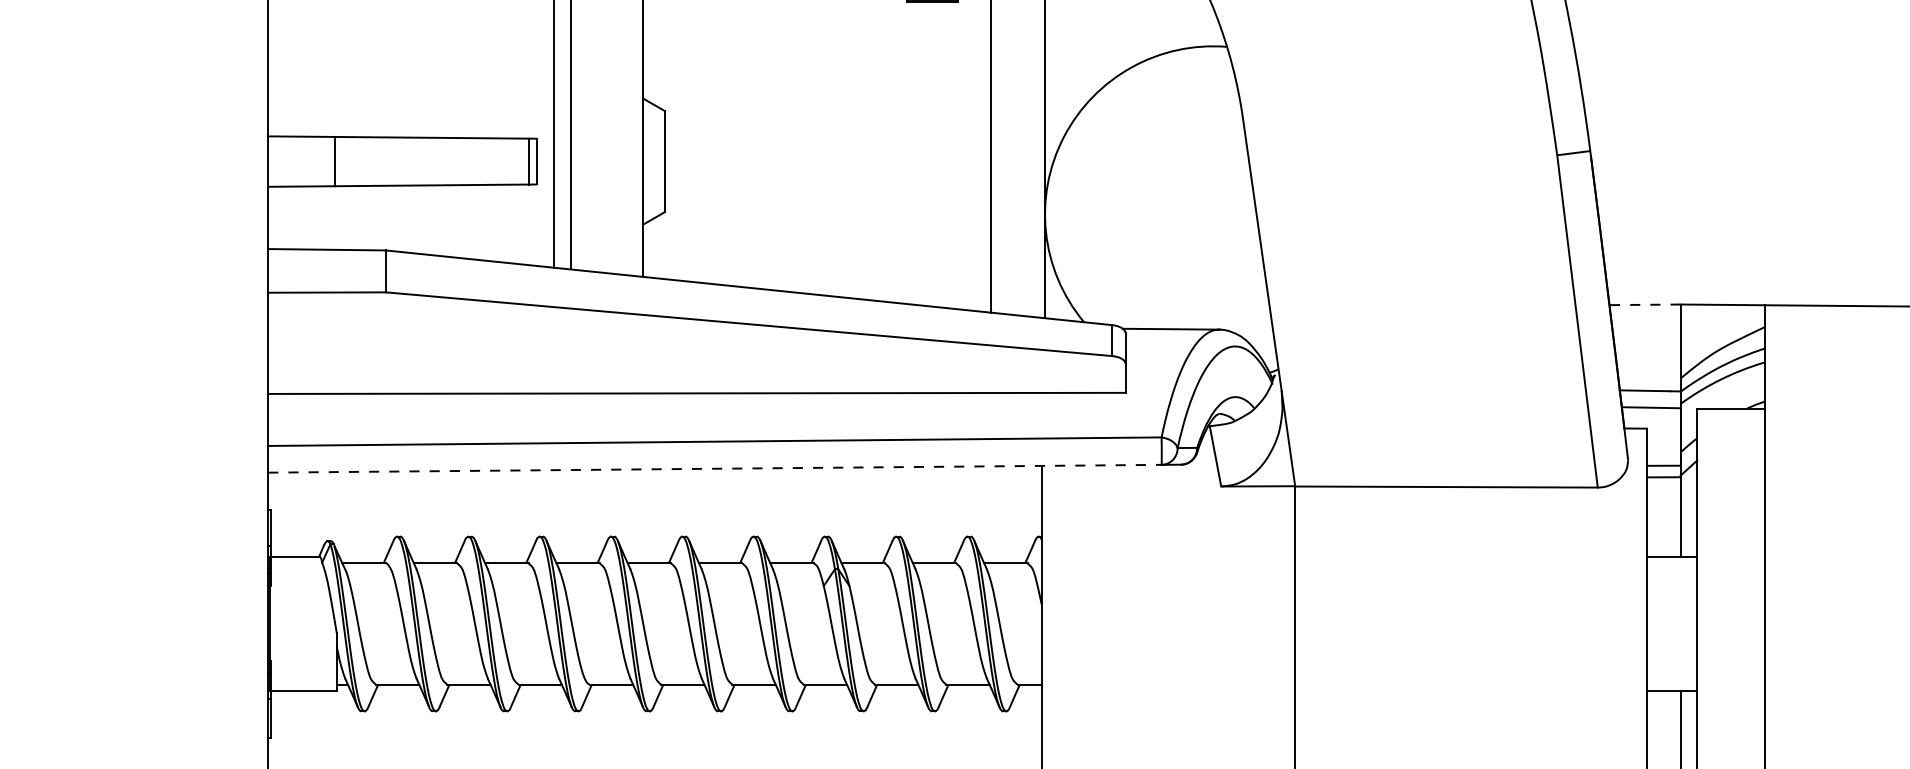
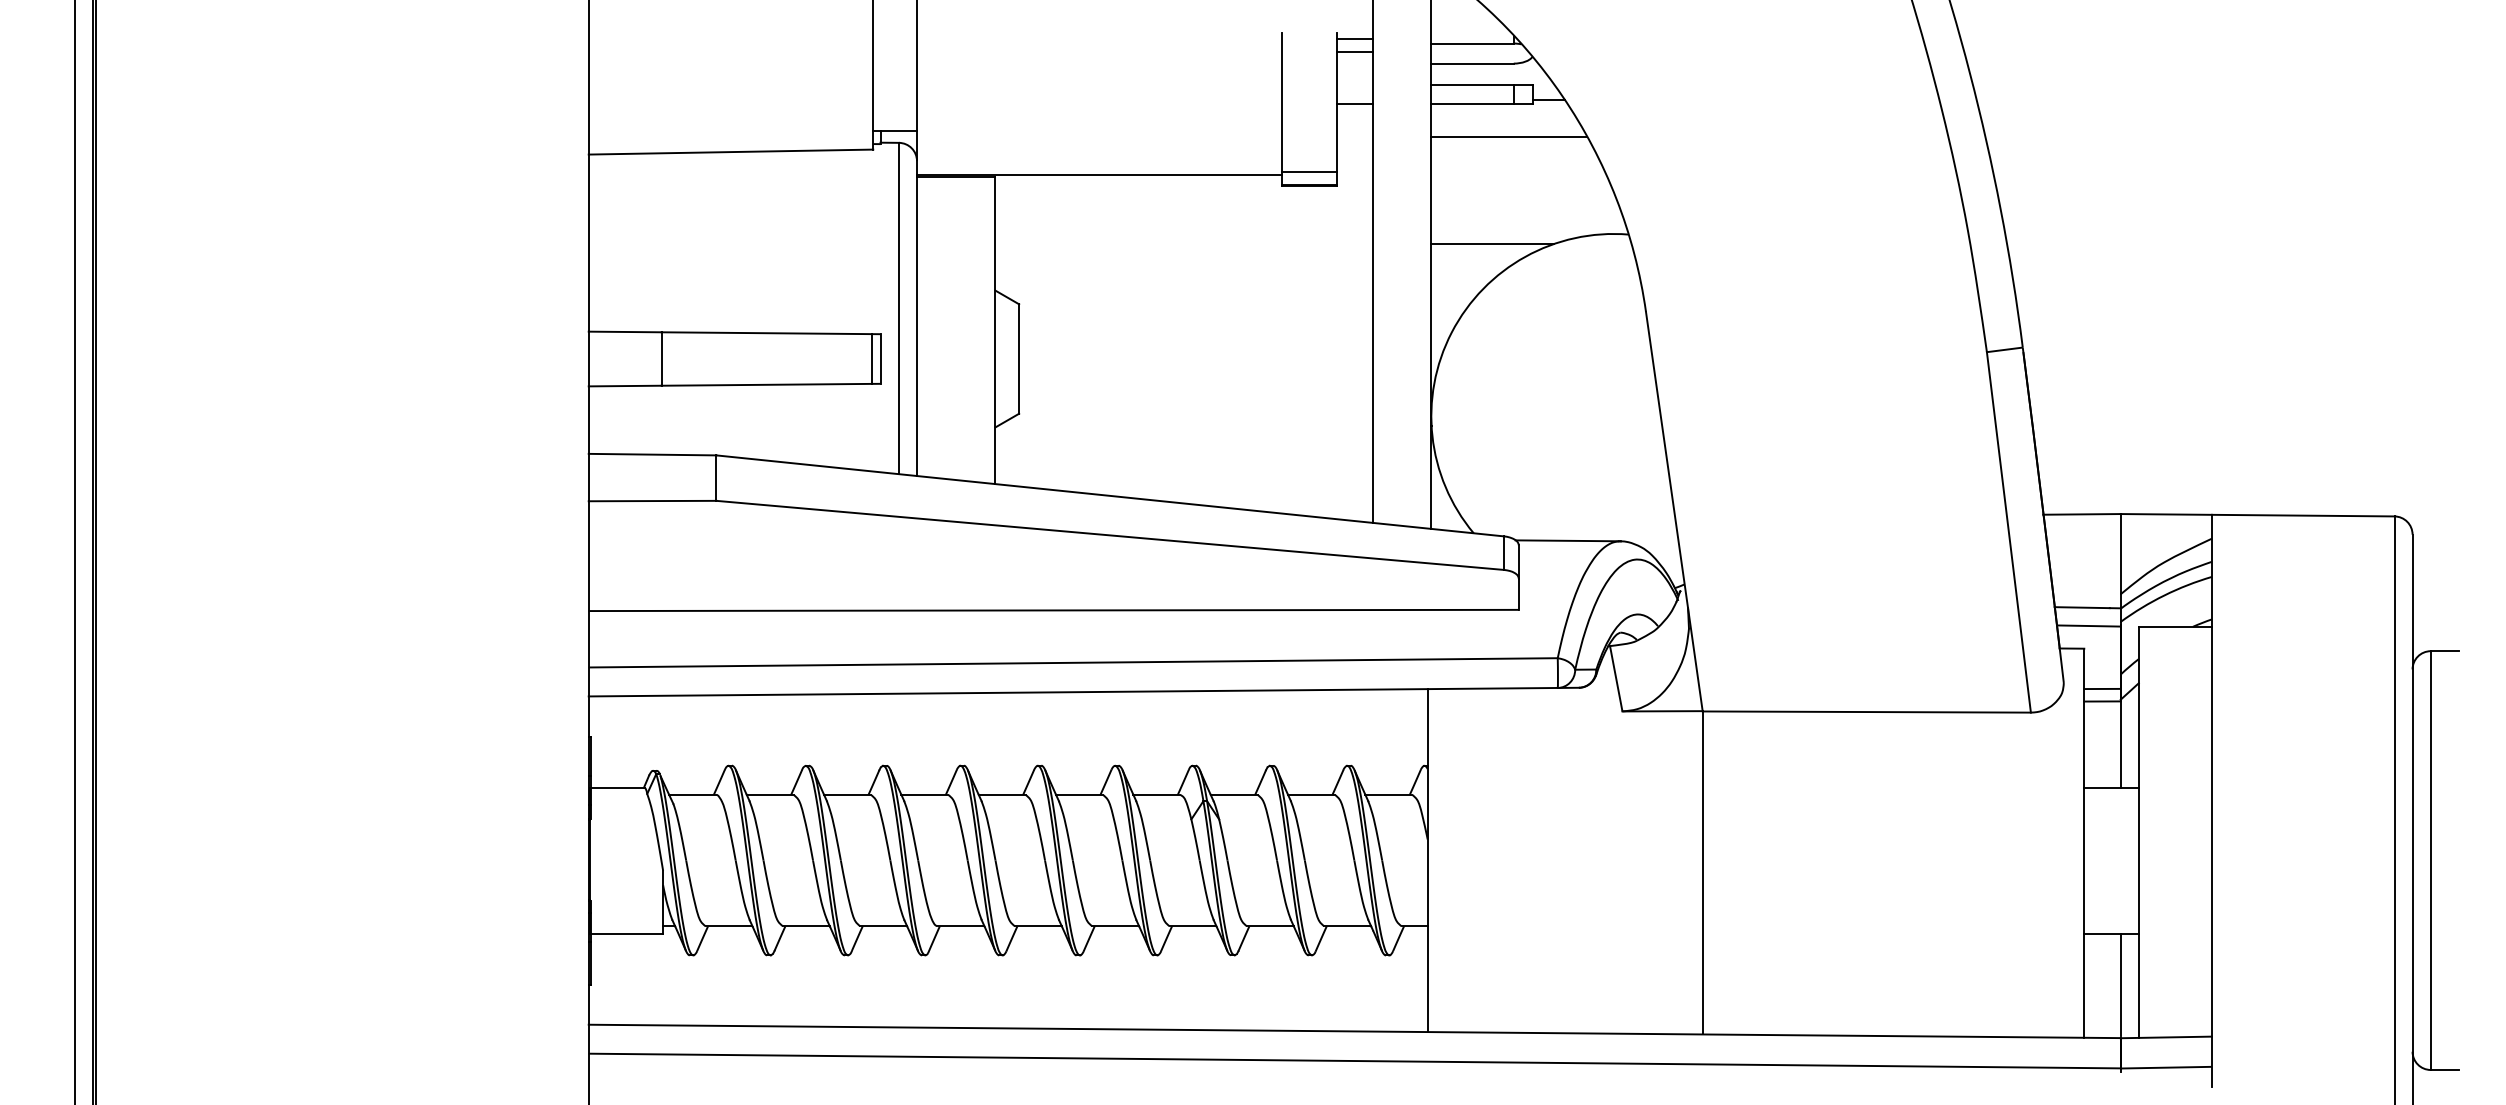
line: (1101, 56) -> (1492, 244), added
line: (1644, 304) -> (2081, 514), dashed -> solid
line: (715, 469) -> (1073, 692), dashed -> solid

